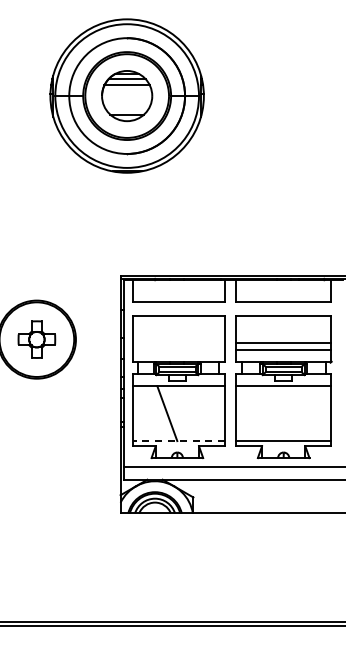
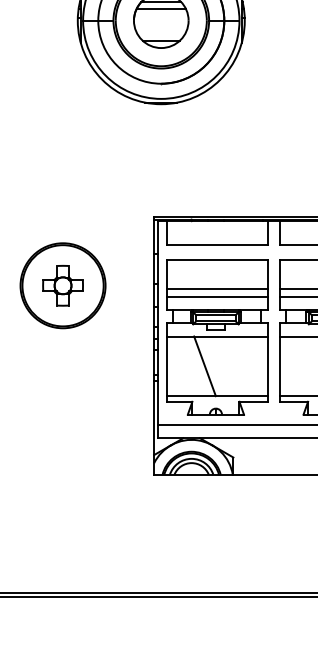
line: (178, 343) -> (217, 289), added
line: (178, 349) -> (217, 296), added
line: (178, 441) -> (217, 396), dashed -> solid

